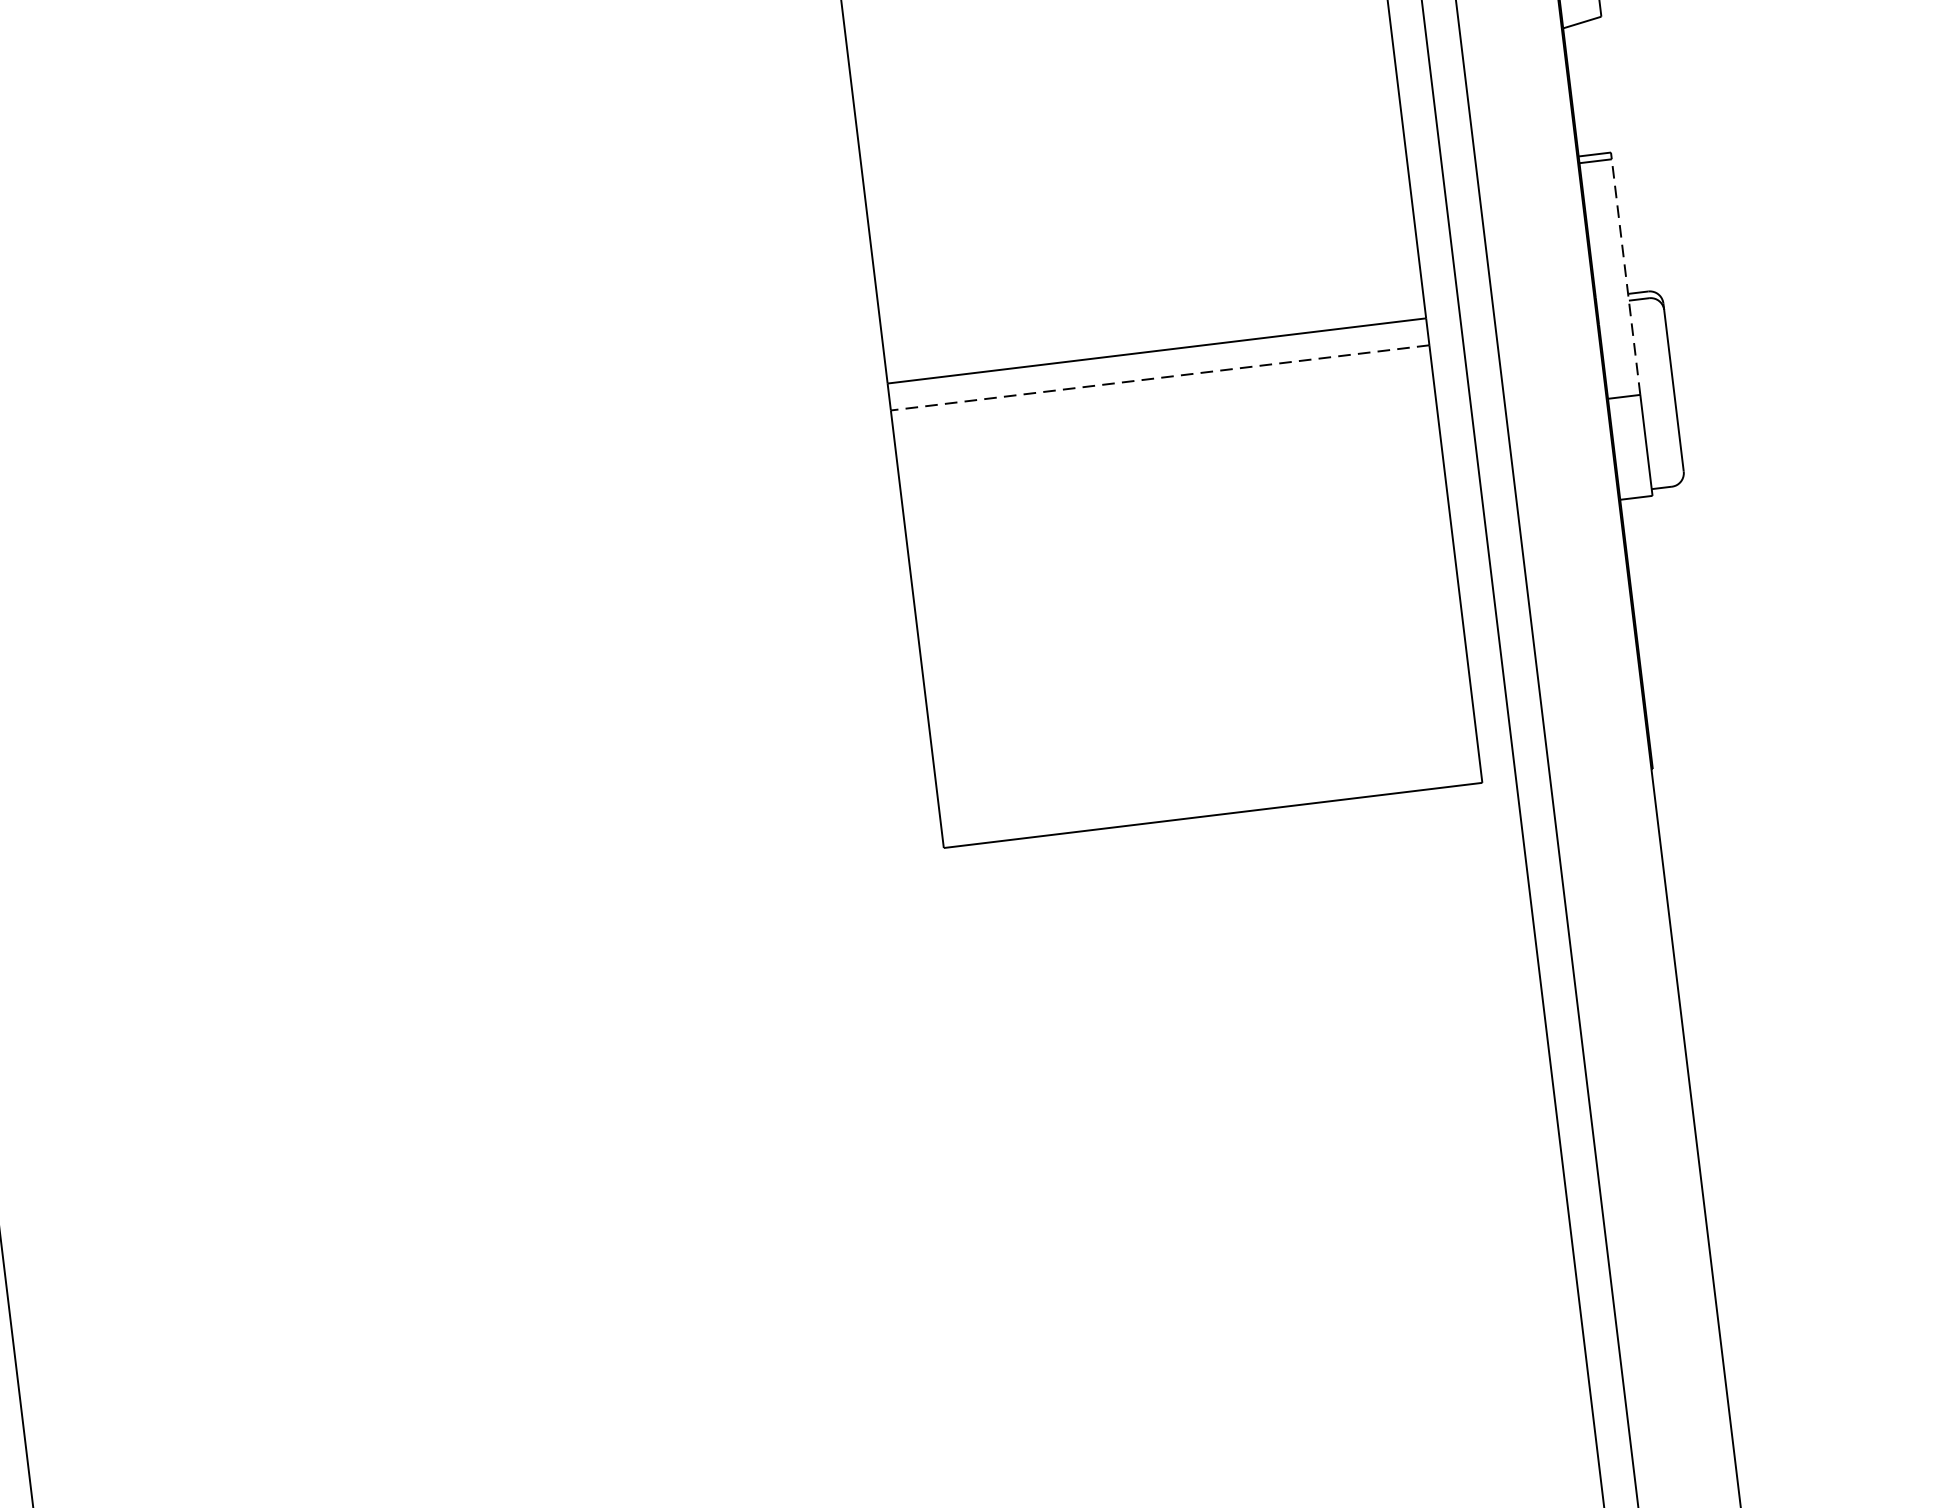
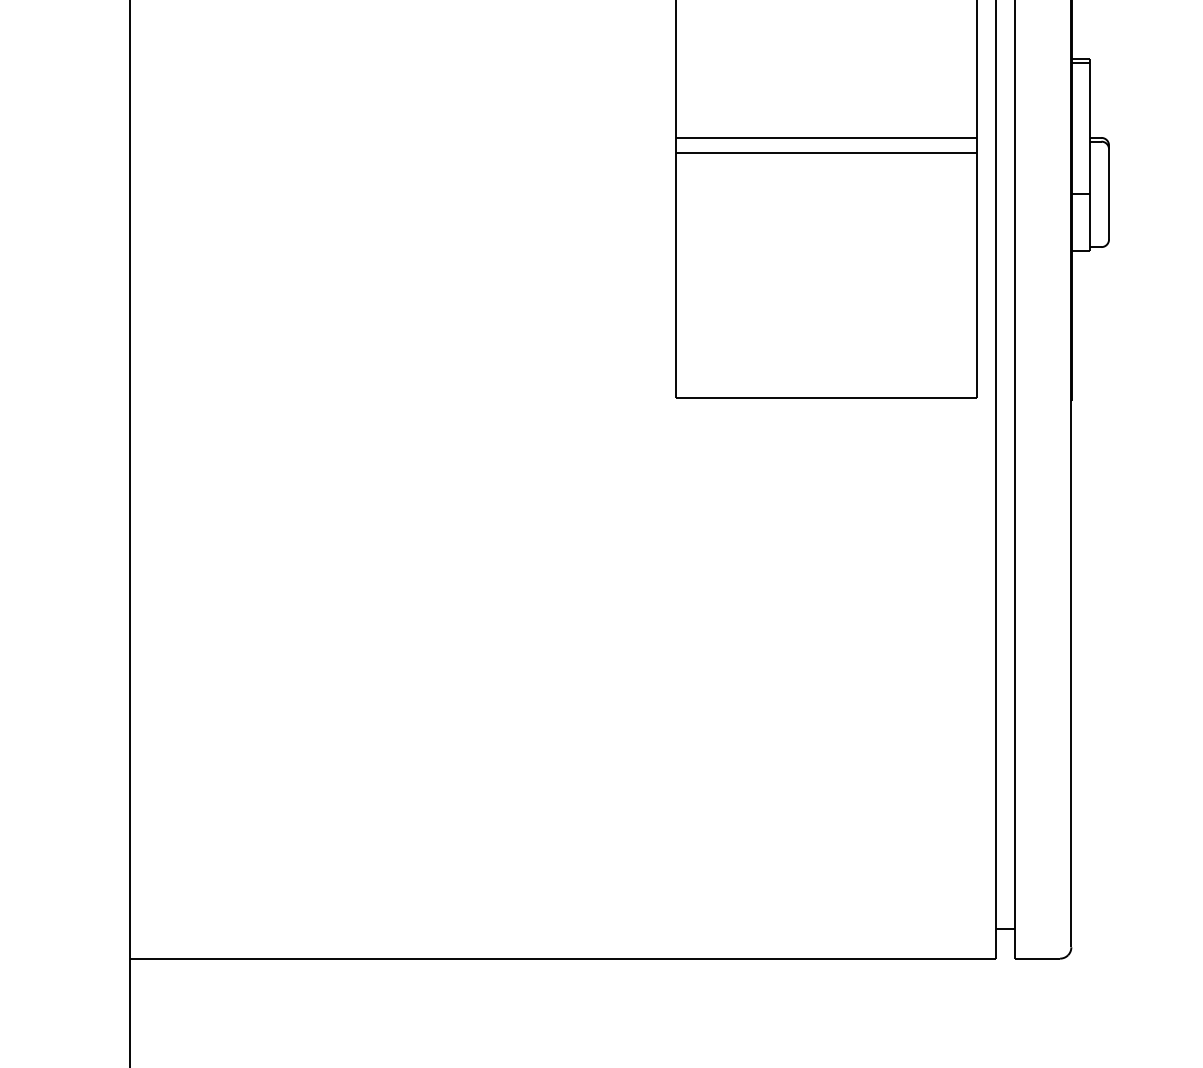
line: (1626, 277) -> (1090, 128), dashed -> solid
line: (1159, 377) -> (826, 152), dashed -> solid

